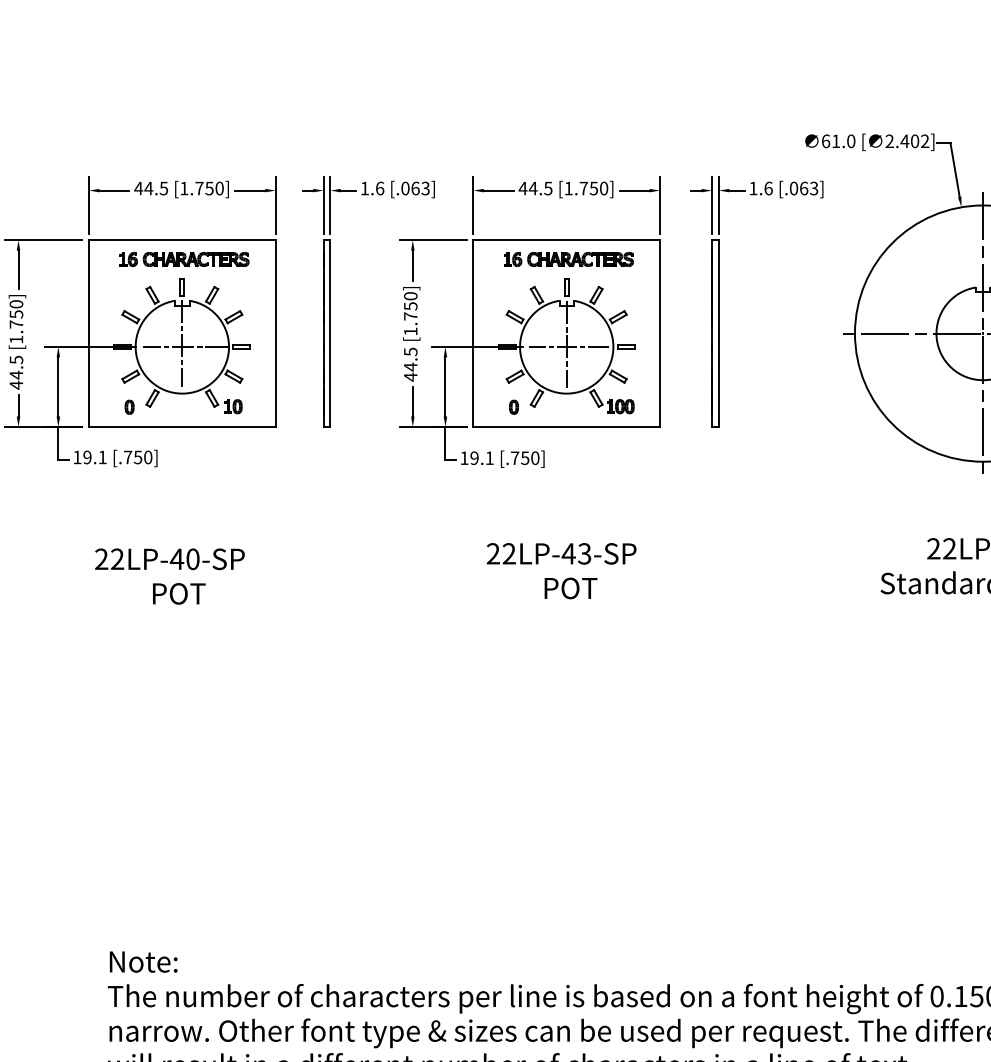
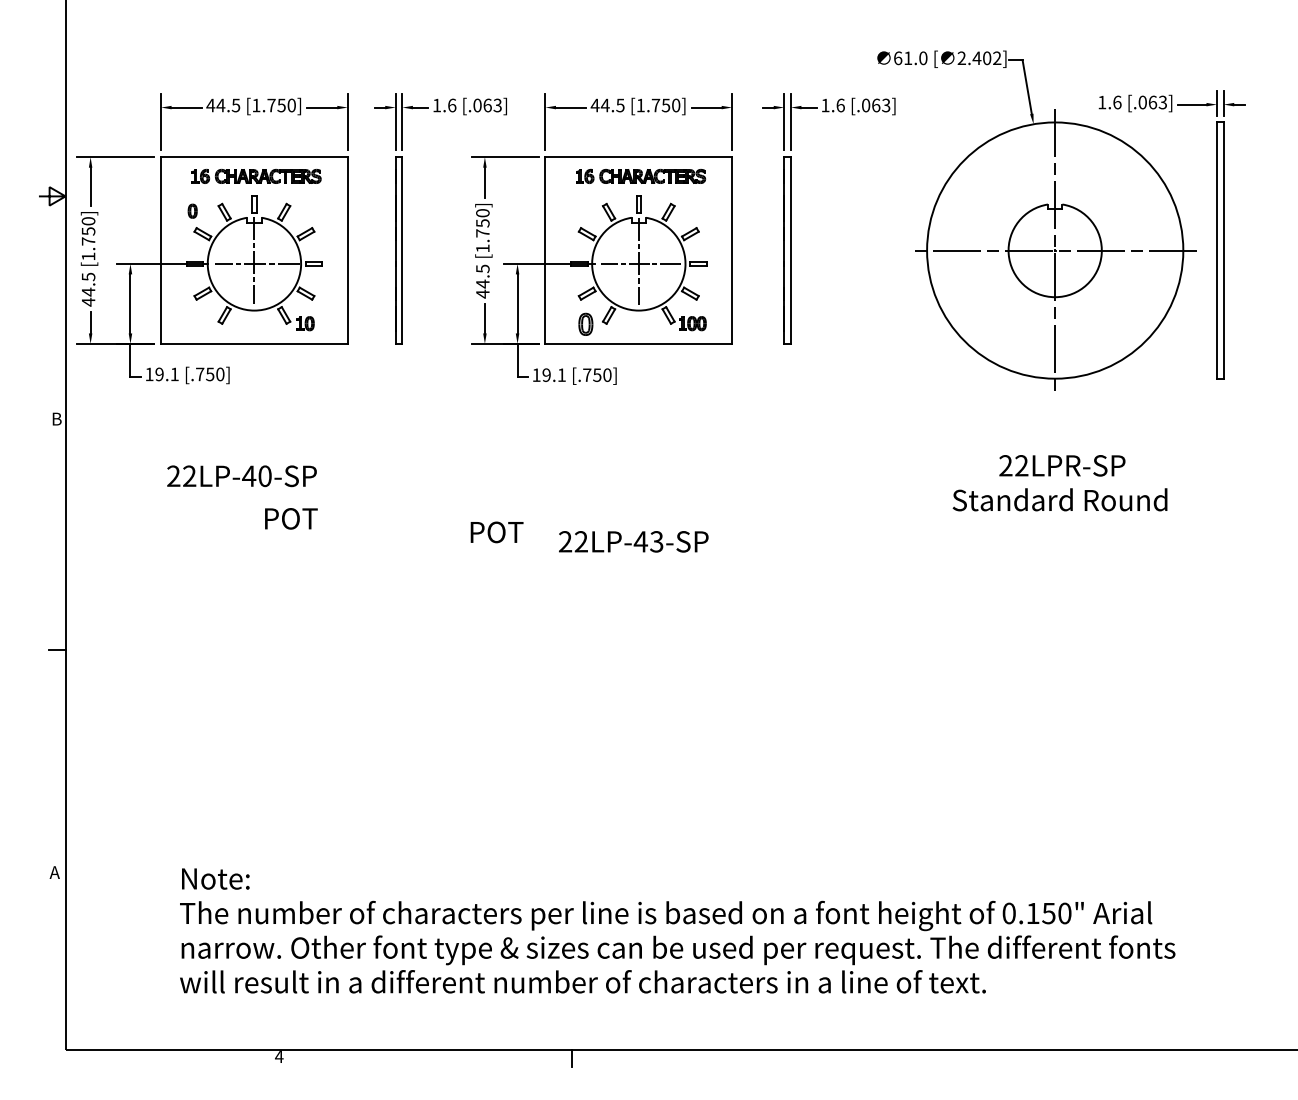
part: (129, 406) -> (192, 210), moved
part: (514, 406) -> (586, 323), size x1.6
text: (561, 553) -> (633, 541), moved
text: (570, 588) -> (496, 532), moved
text: (179, 593) -> (291, 518), moved

